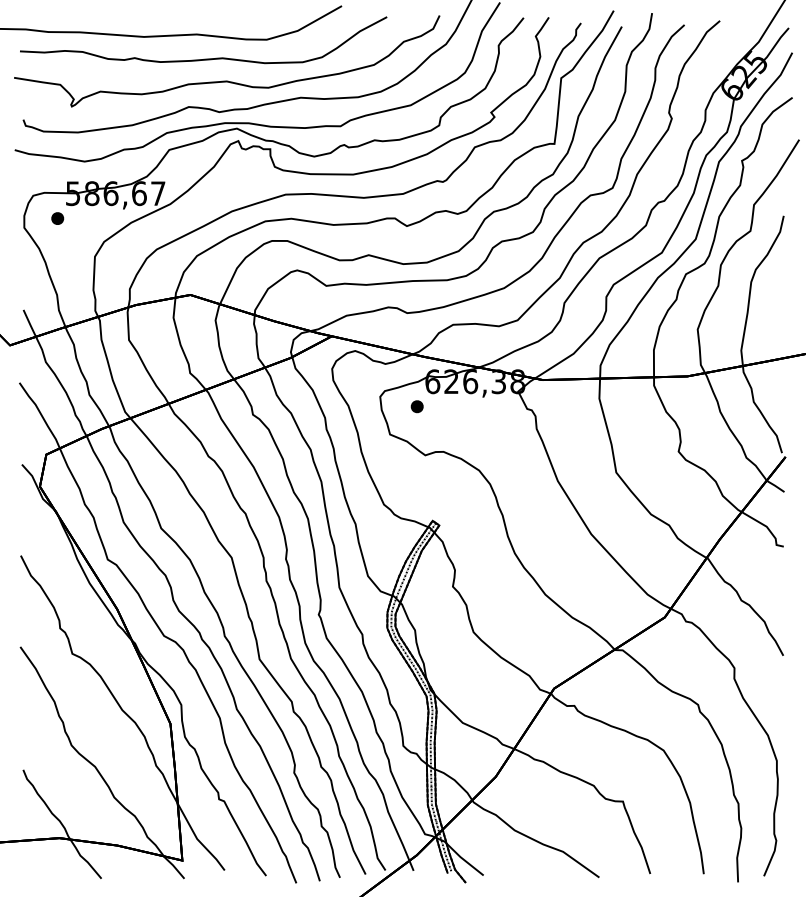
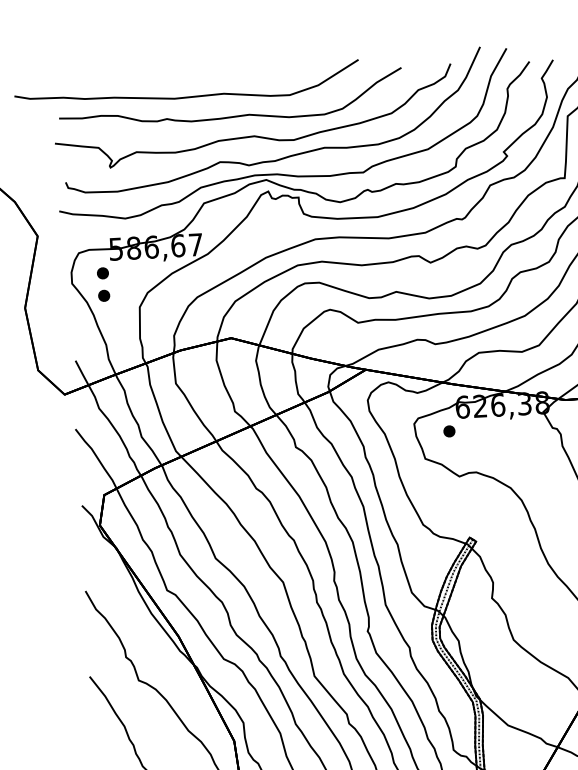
part: (57, 242) -> (103, 295), added

